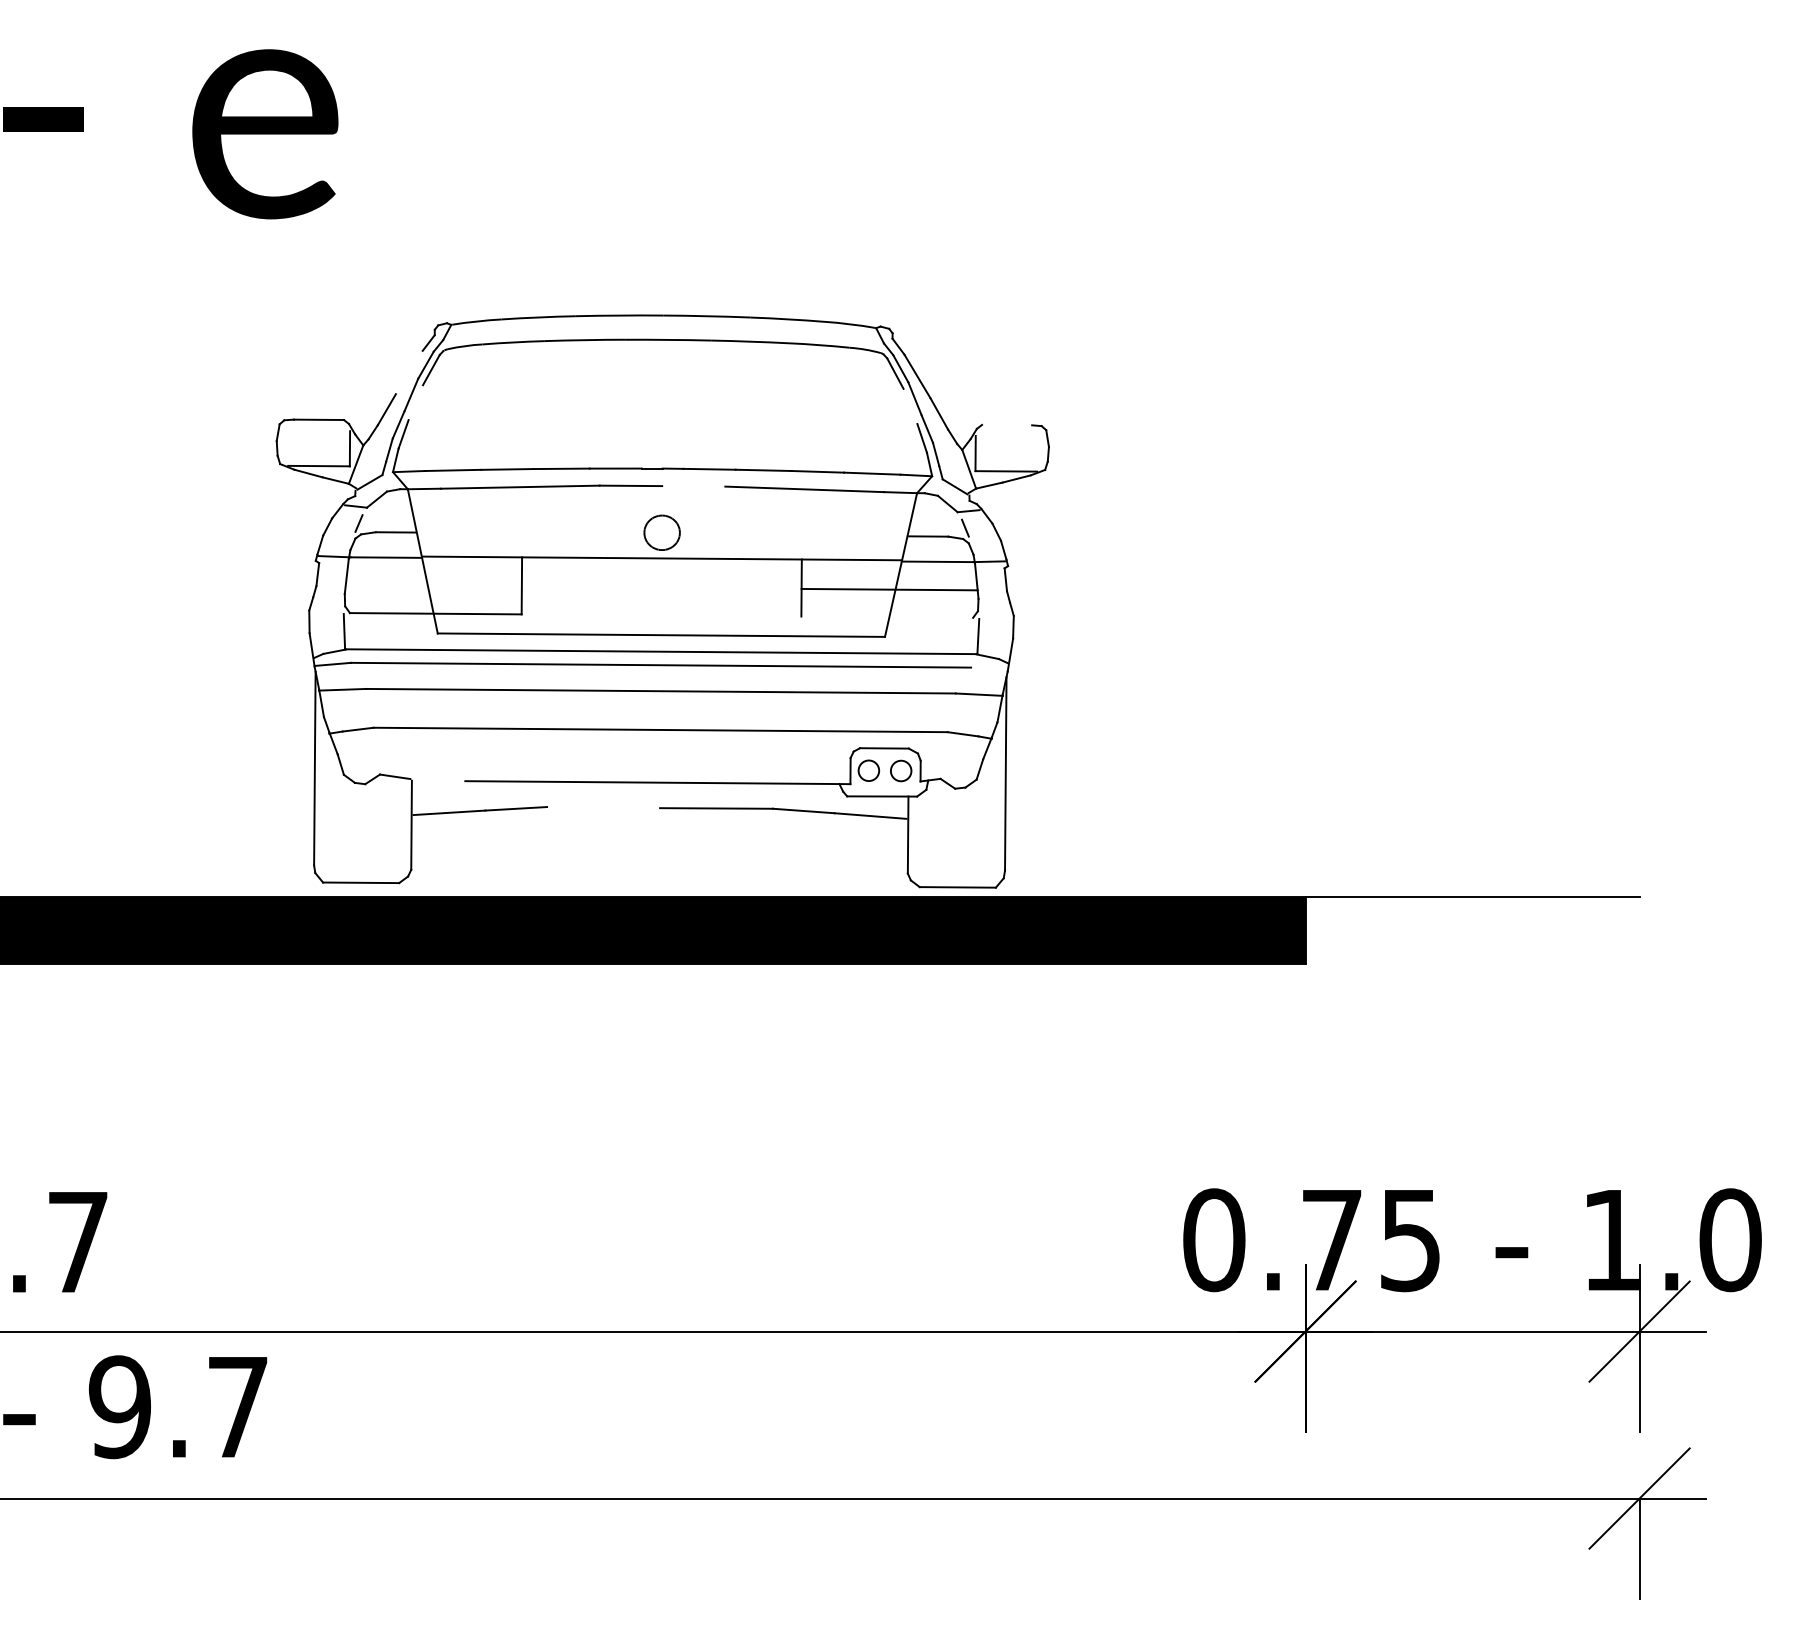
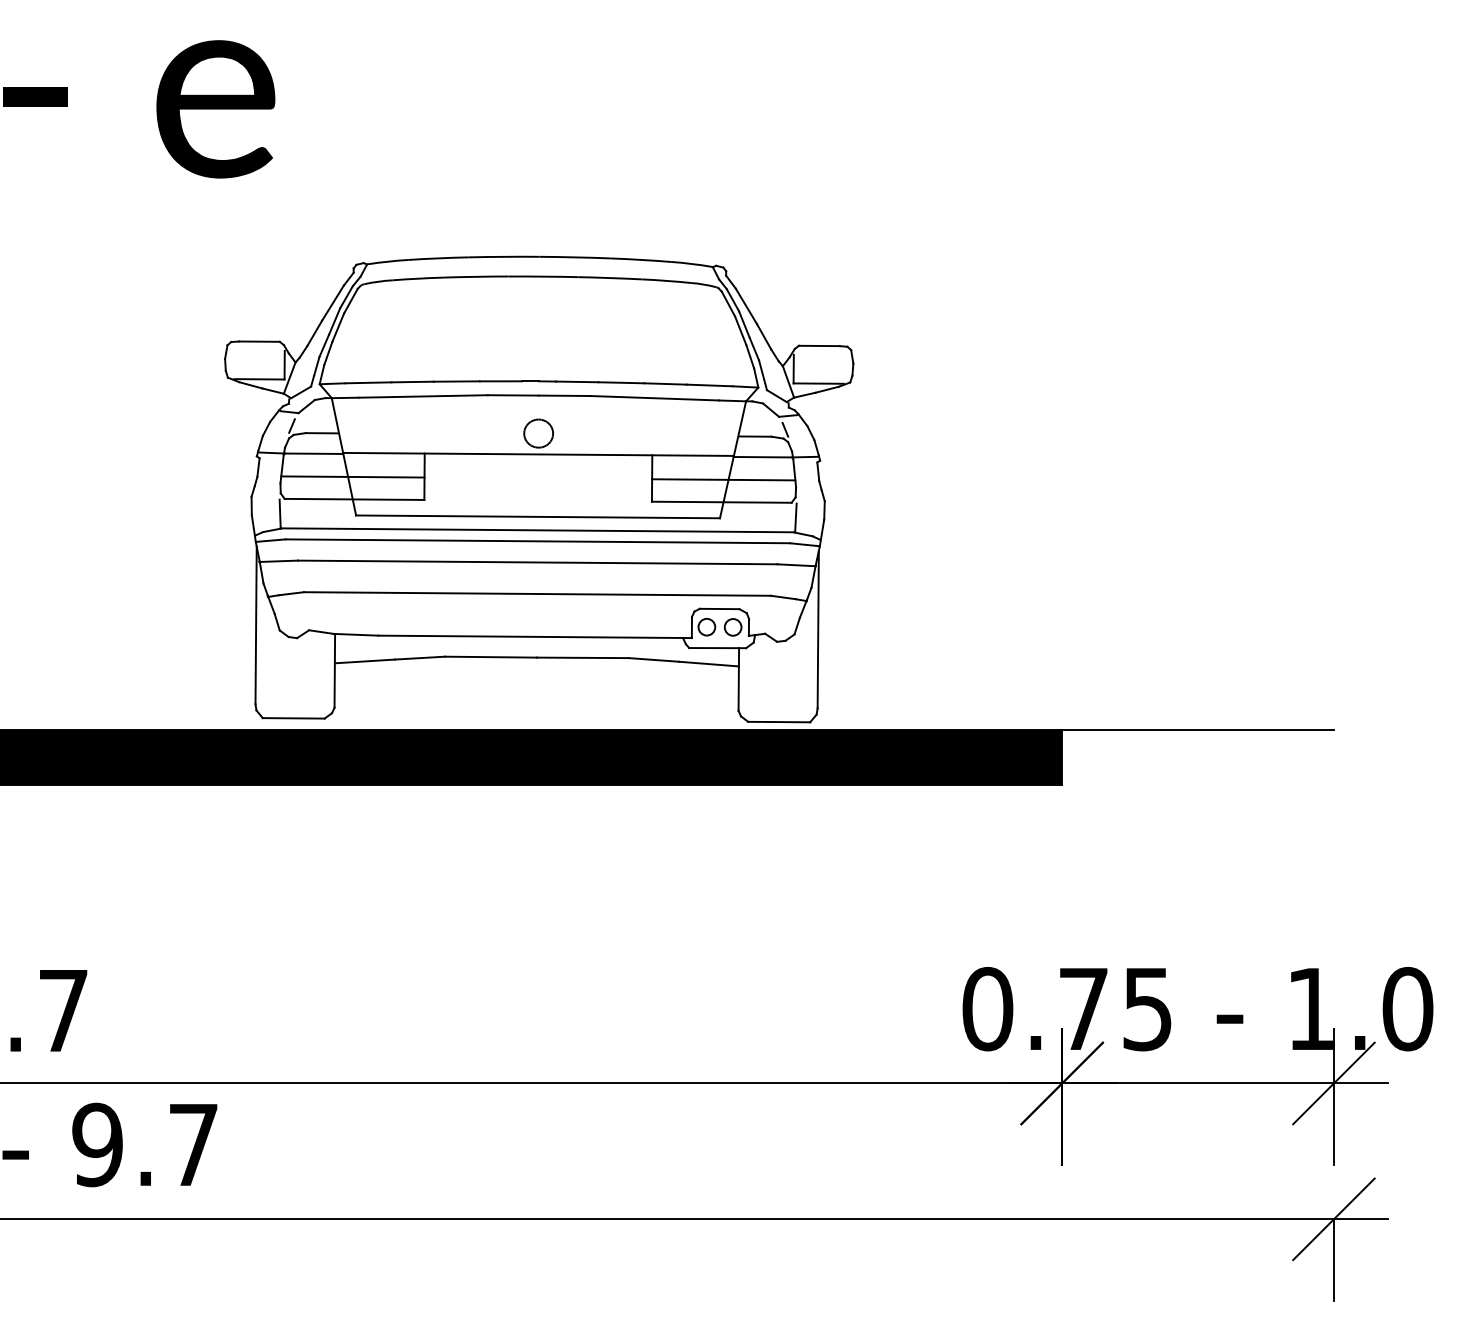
line: (408, 372) -> (332, 303), added
line: (415, 402) -> (337, 327), added
line: (910, 406) -> (740, 330), added
line: (1007, 424) -> (819, 345), added
line: (693, 486) -> (564, 395), added
line: (433, 585) -> (352, 476), added
line: (887, 616) -> (722, 501), added
line: (988, 669) -> (804, 544), added
line: (437, 780) -> (355, 635), added
line: (603, 807) -> (490, 657), added

